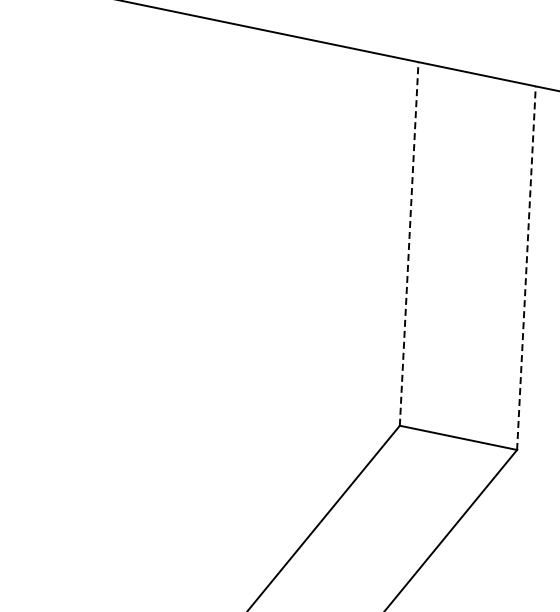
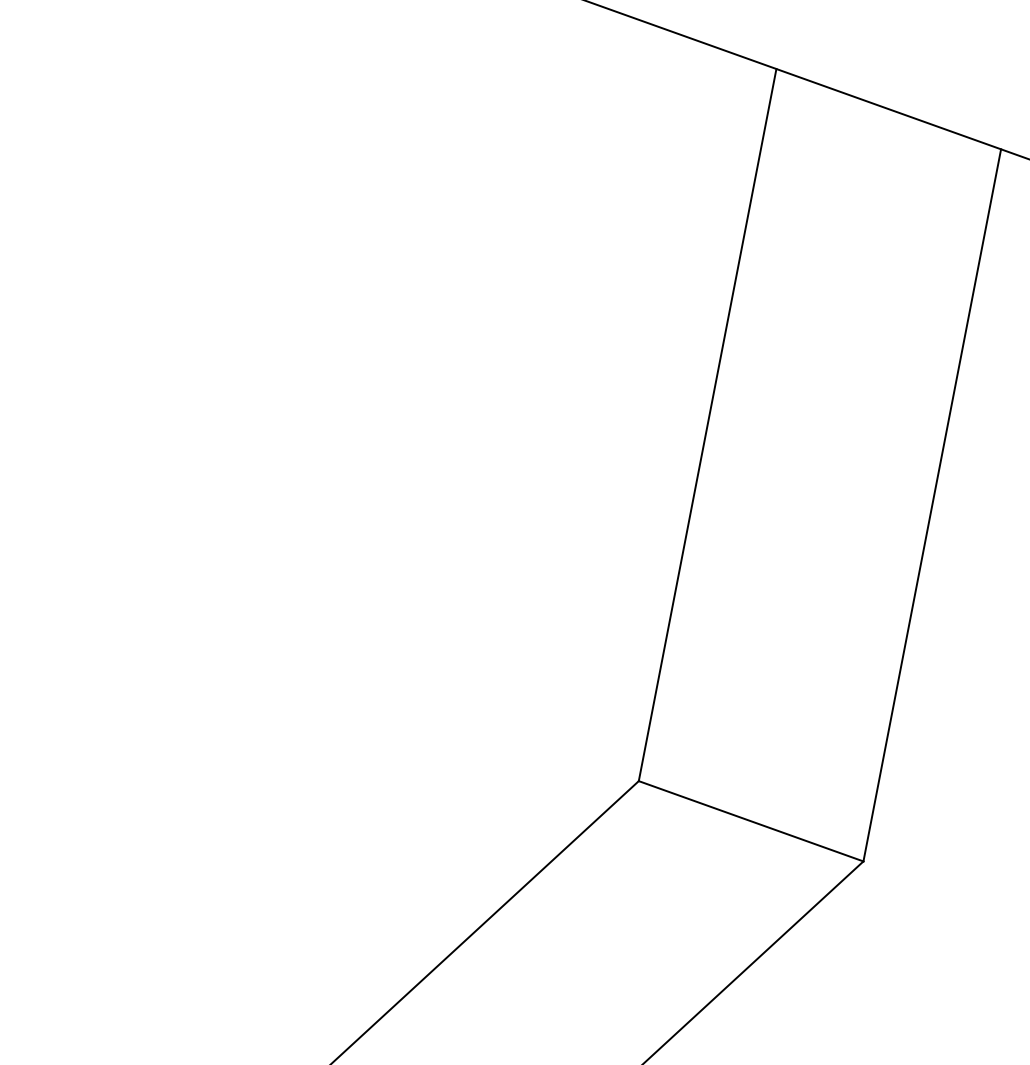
line: (409, 243) -> (708, 424), dashed -> solid
line: (526, 267) -> (932, 504), dashed -> solid

